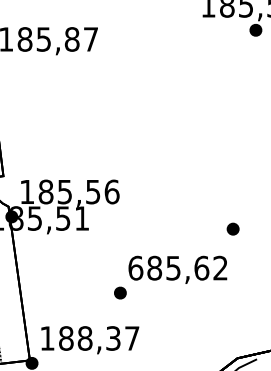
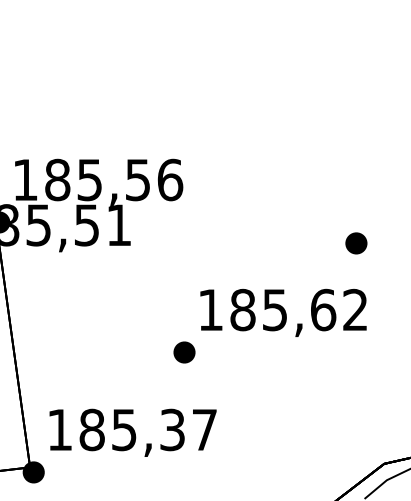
part: (232, 228) -> (355, 242), moved
text: (135, 267) -> (210, 308), 685,62 -> 185,62
text: (84, 338) -> (123, 429), 188,37 -> 185,37

